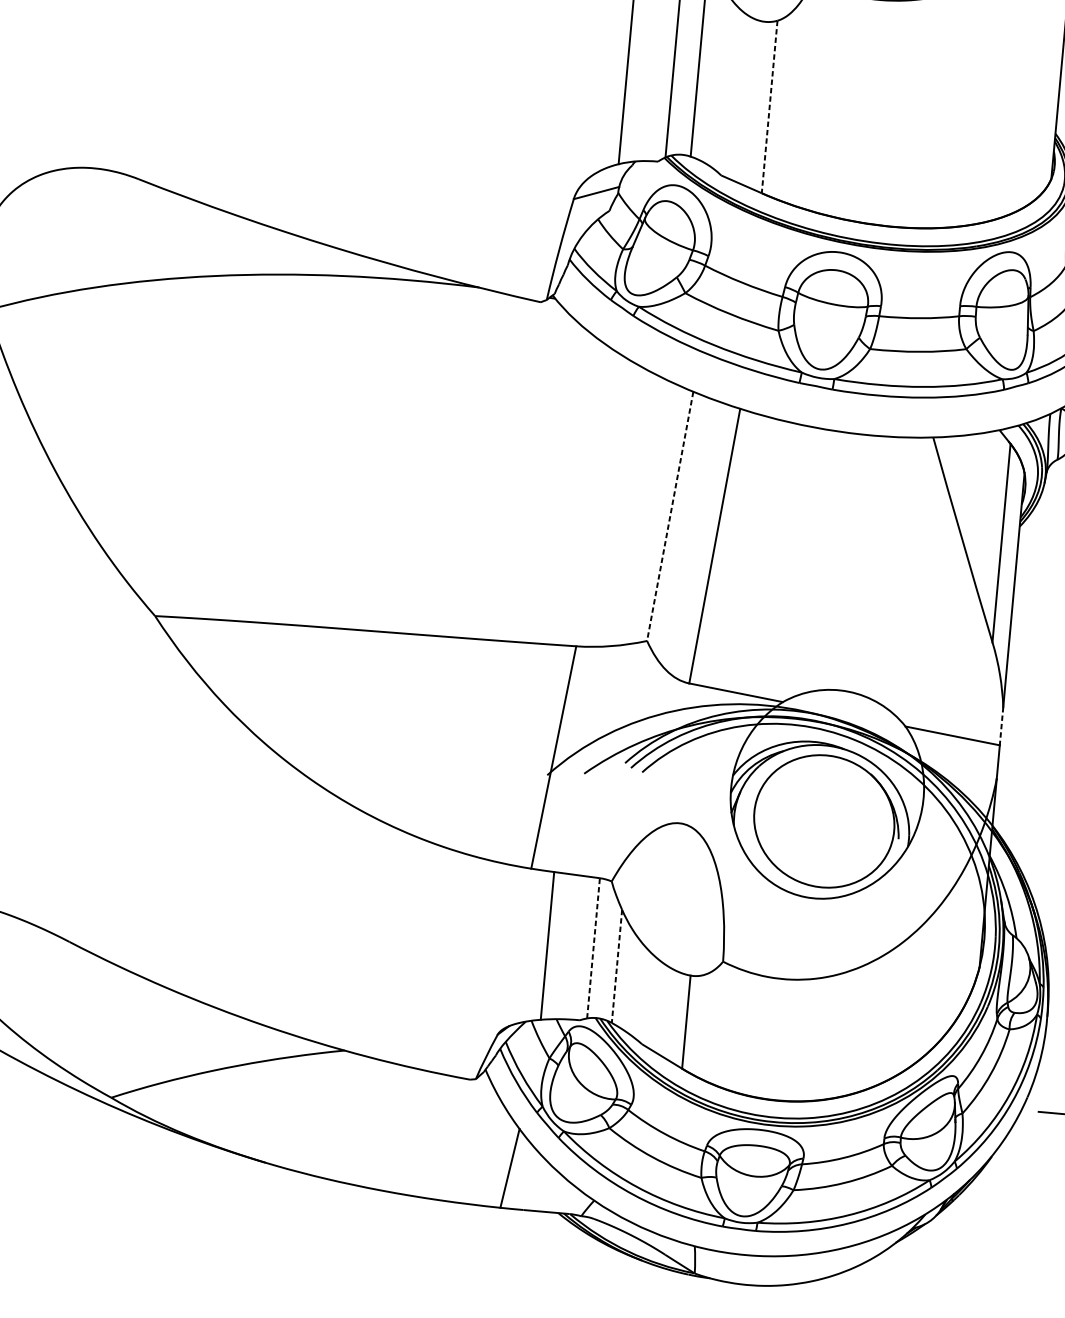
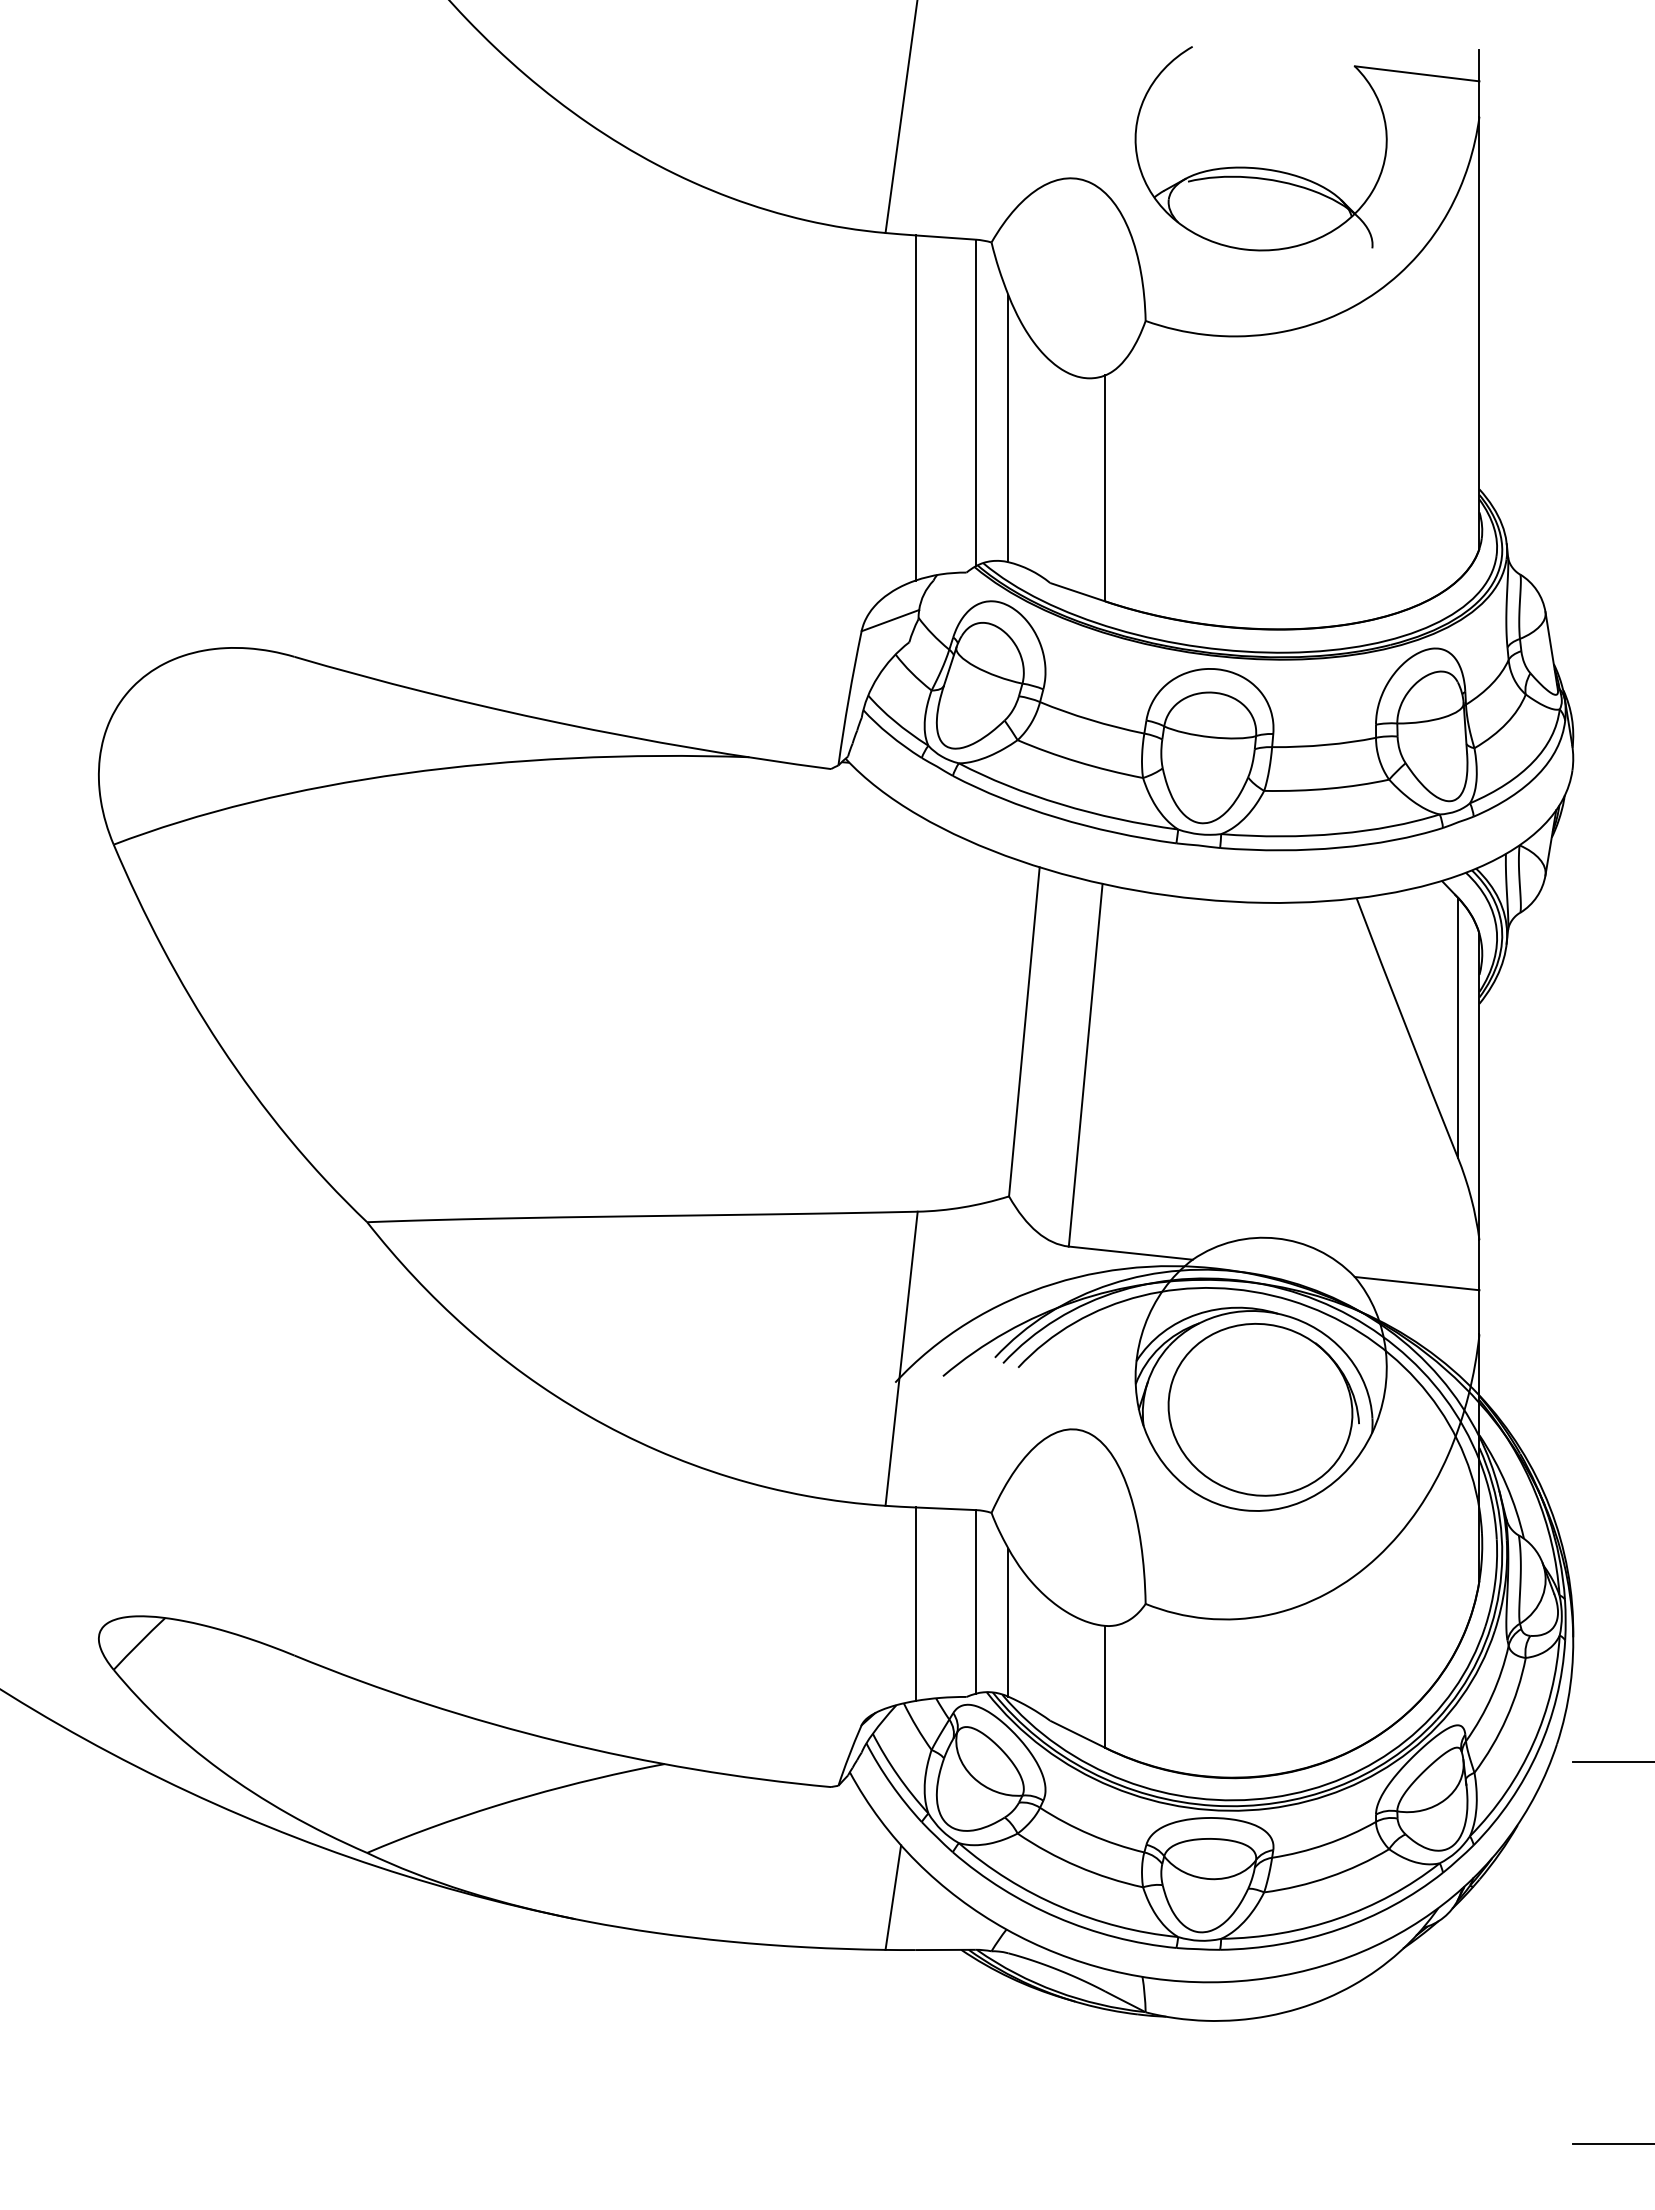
line: (769, 107) -> (1105, 488), dashed -> solid
line: (670, 516) -> (1024, 1032), dashed -> solid
line: (1001, 726) -> (1479, 1265), dashed -> solid
line: (593, 948) -> (975, 1601), dashed -> solid
line: (617, 967) -> (1008, 1623), dashed -> solid

